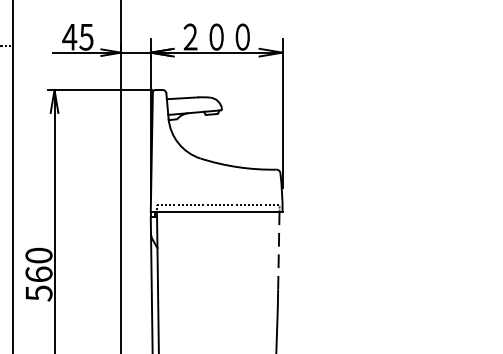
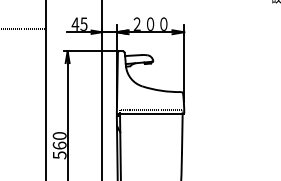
line: (279, 250) -> (182, 133), dashed -> solid

